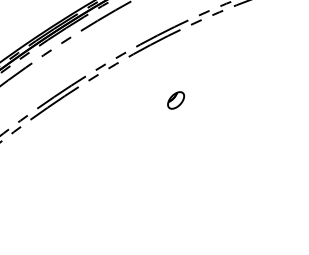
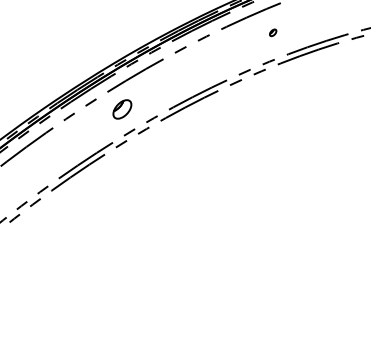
part: (176, 100) -> (122, 109), moved

